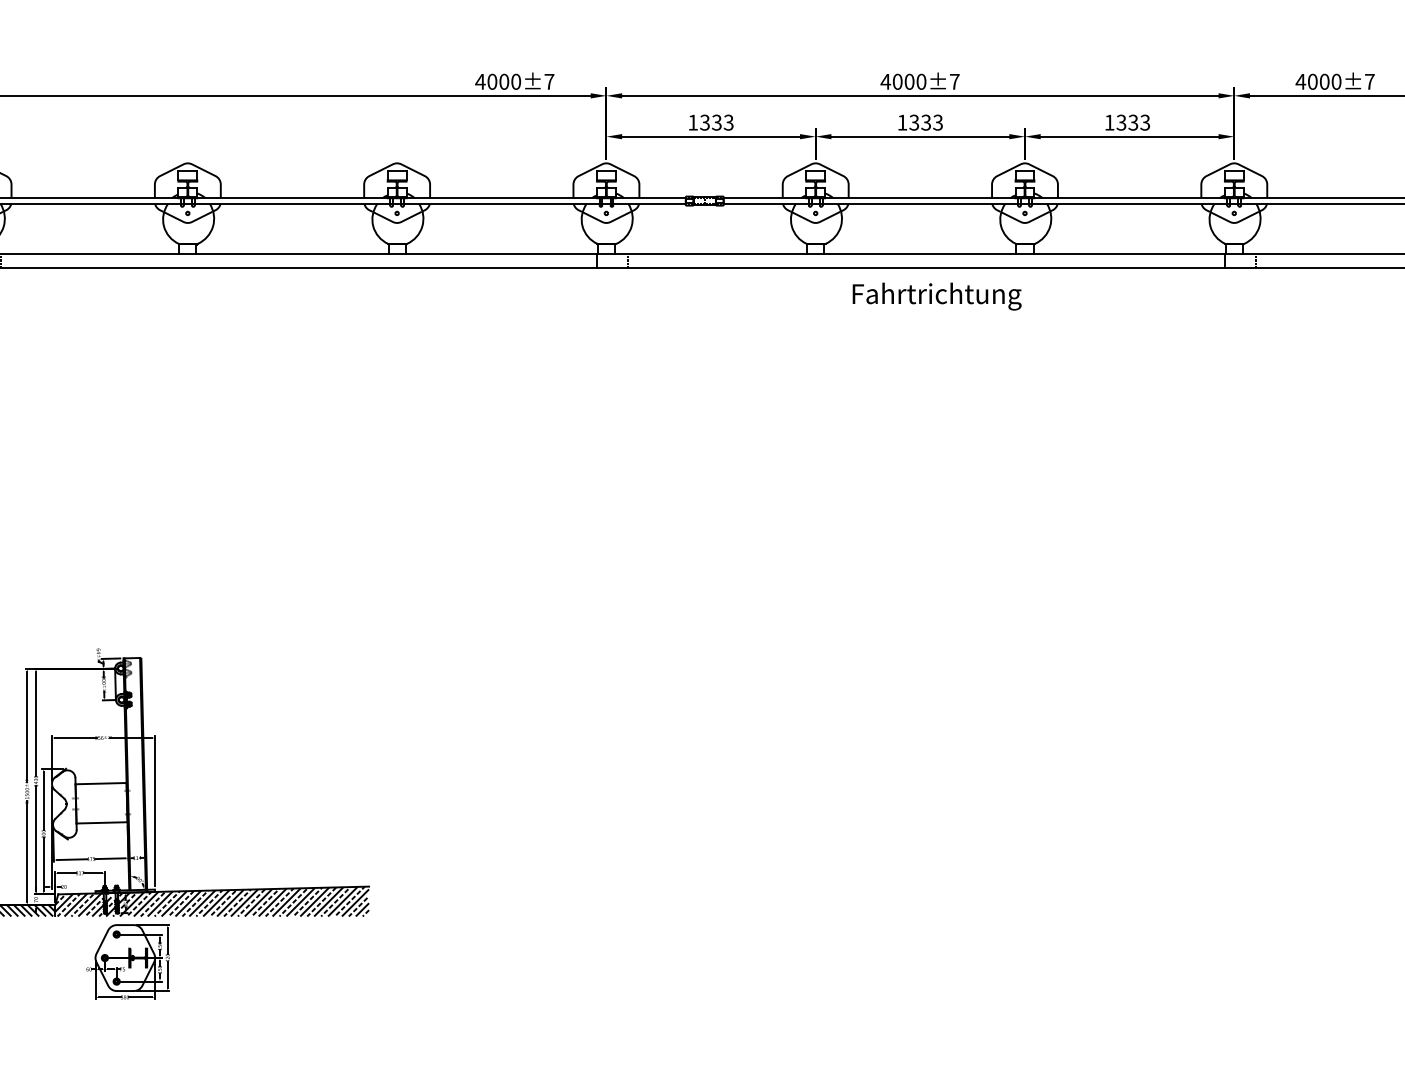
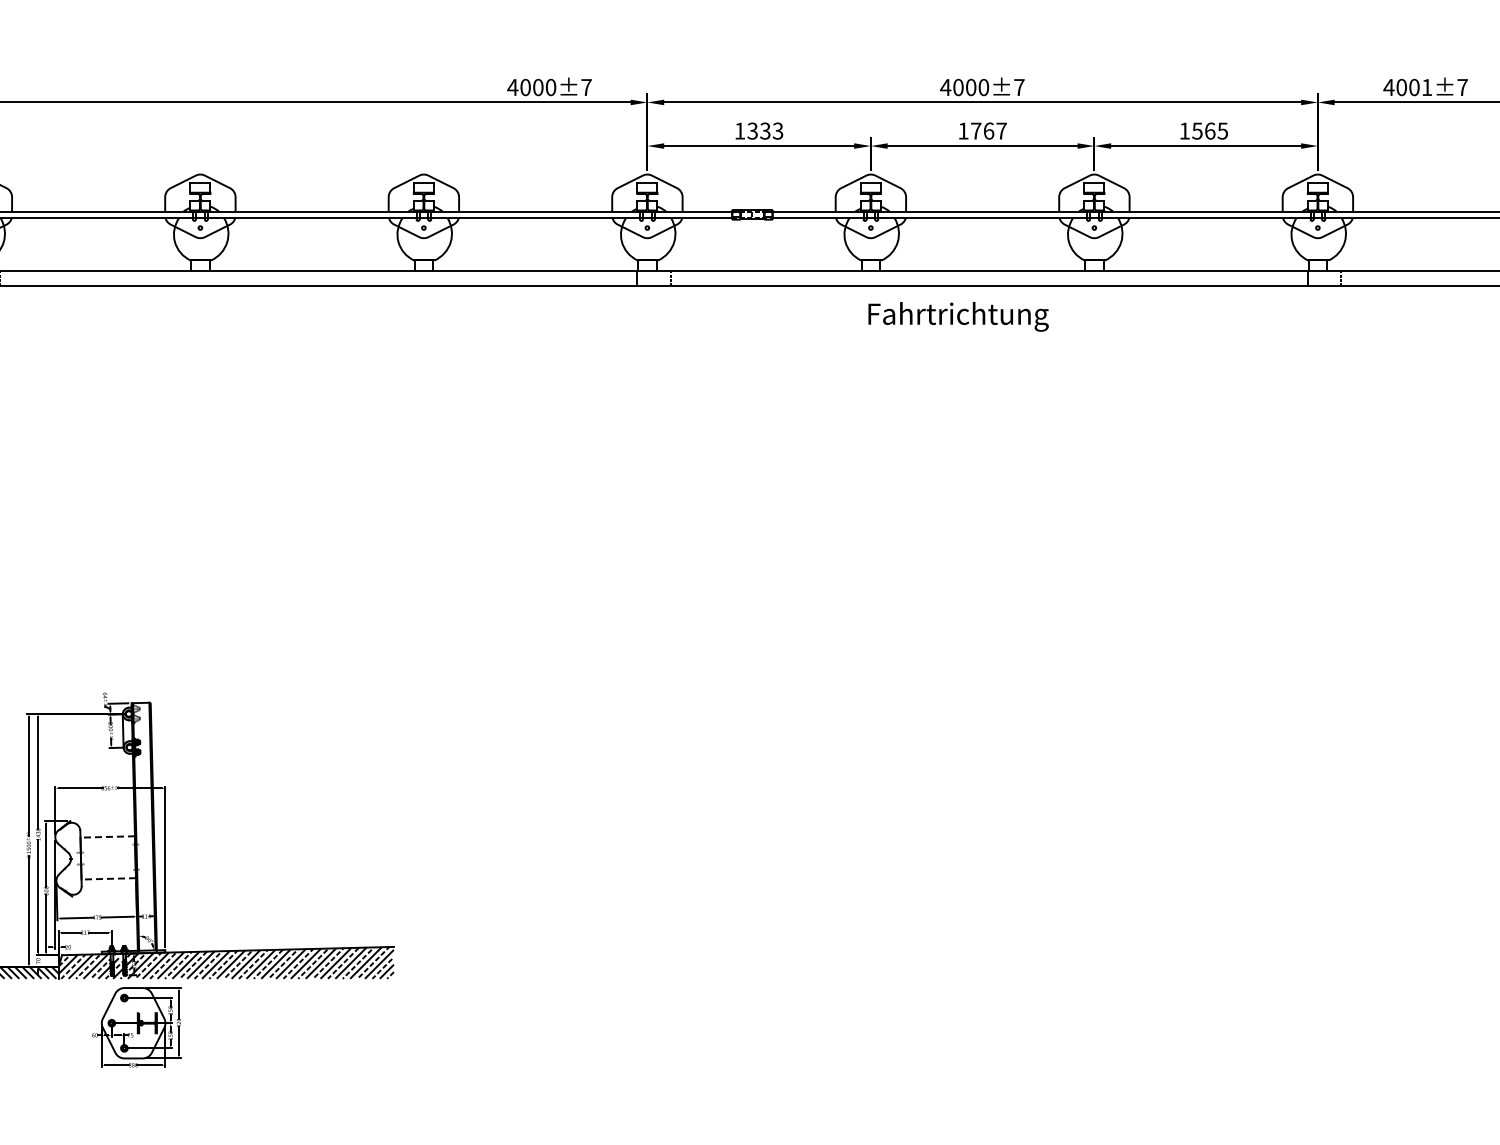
text: (1336, 81) -> (1427, 87), 4000±7 -> 4001±7
text: (925, 122) -> (988, 130), 1333 -> 1767
text: (1132, 122) -> (1209, 130), 1333 -> 1565
text: (937, 296) -> (958, 316), moved
line: (100, 783) -> (107, 836), solid -> dashed
line: (101, 822) -> (108, 878), solid -> dashed

